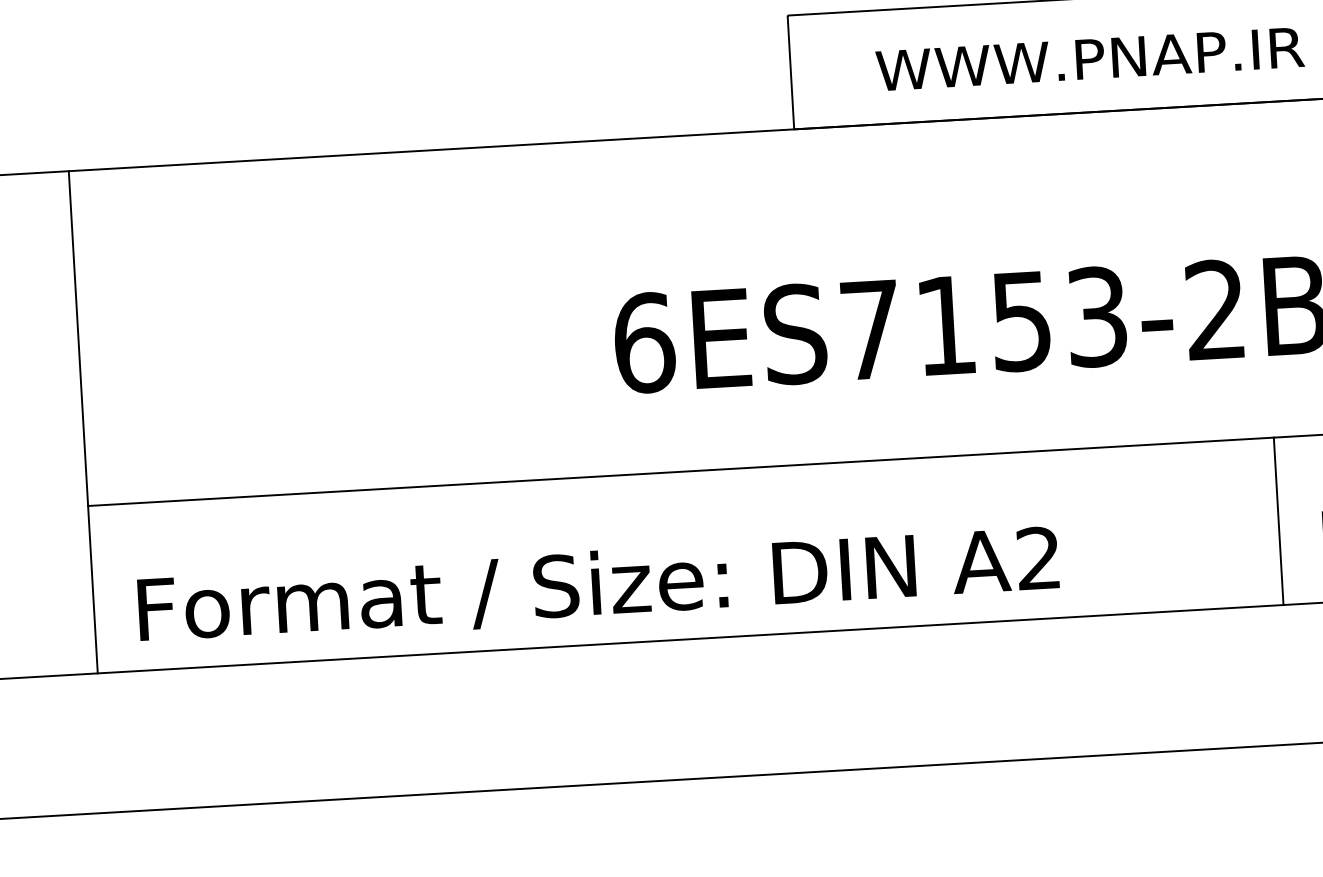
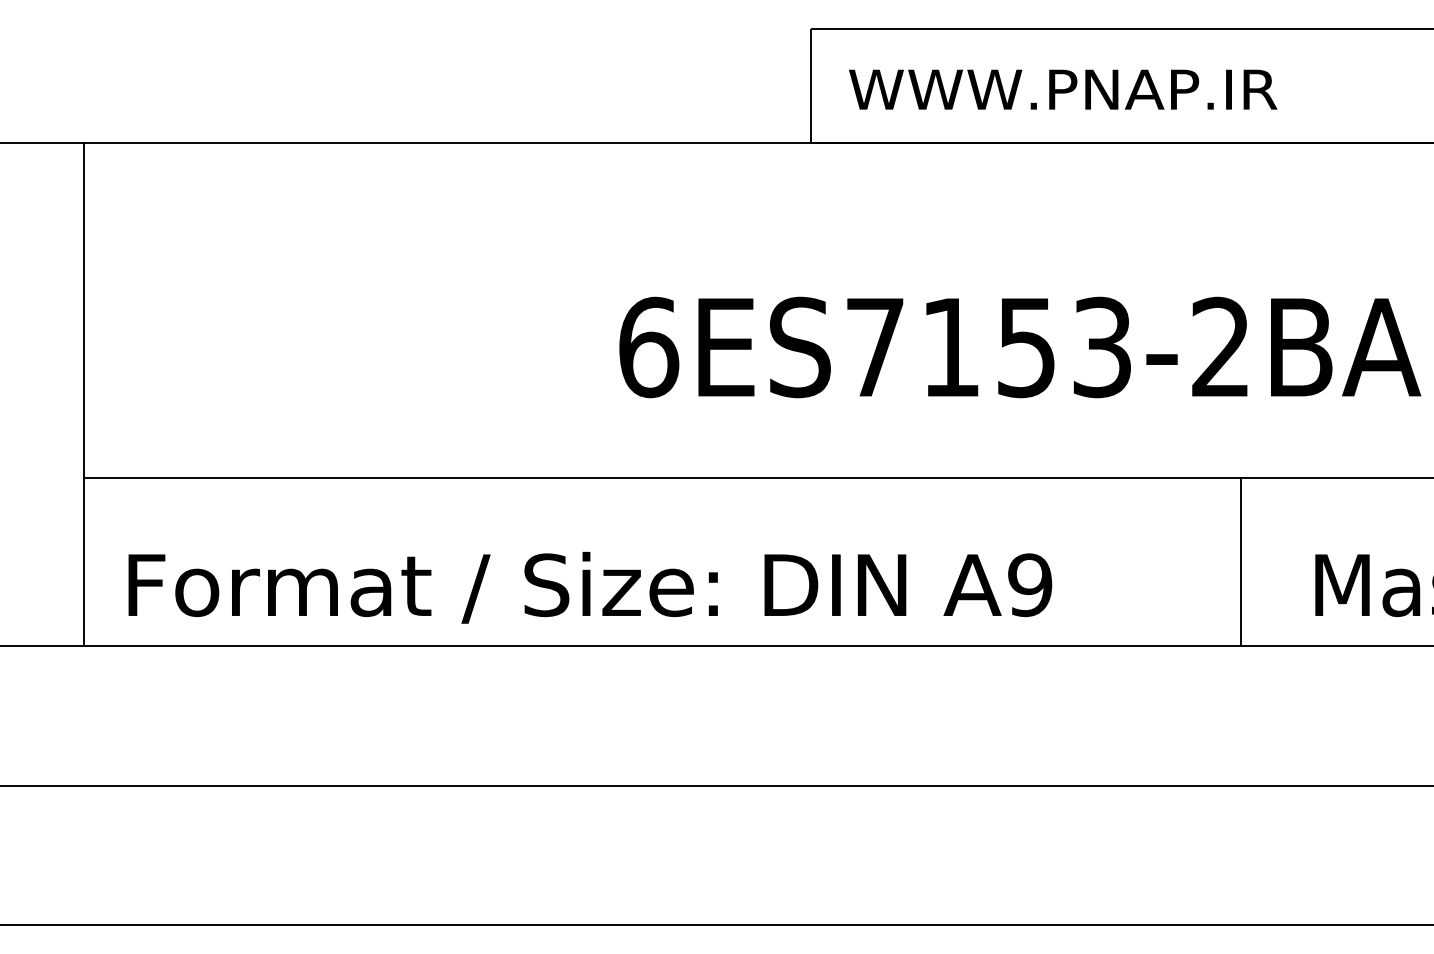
text: (1090, 58) -> (1063, 89), moved
line: (1278, 520) -> (1240, 561), moved
text: (1039, 558) -> (1030, 585), A2 -> A9

